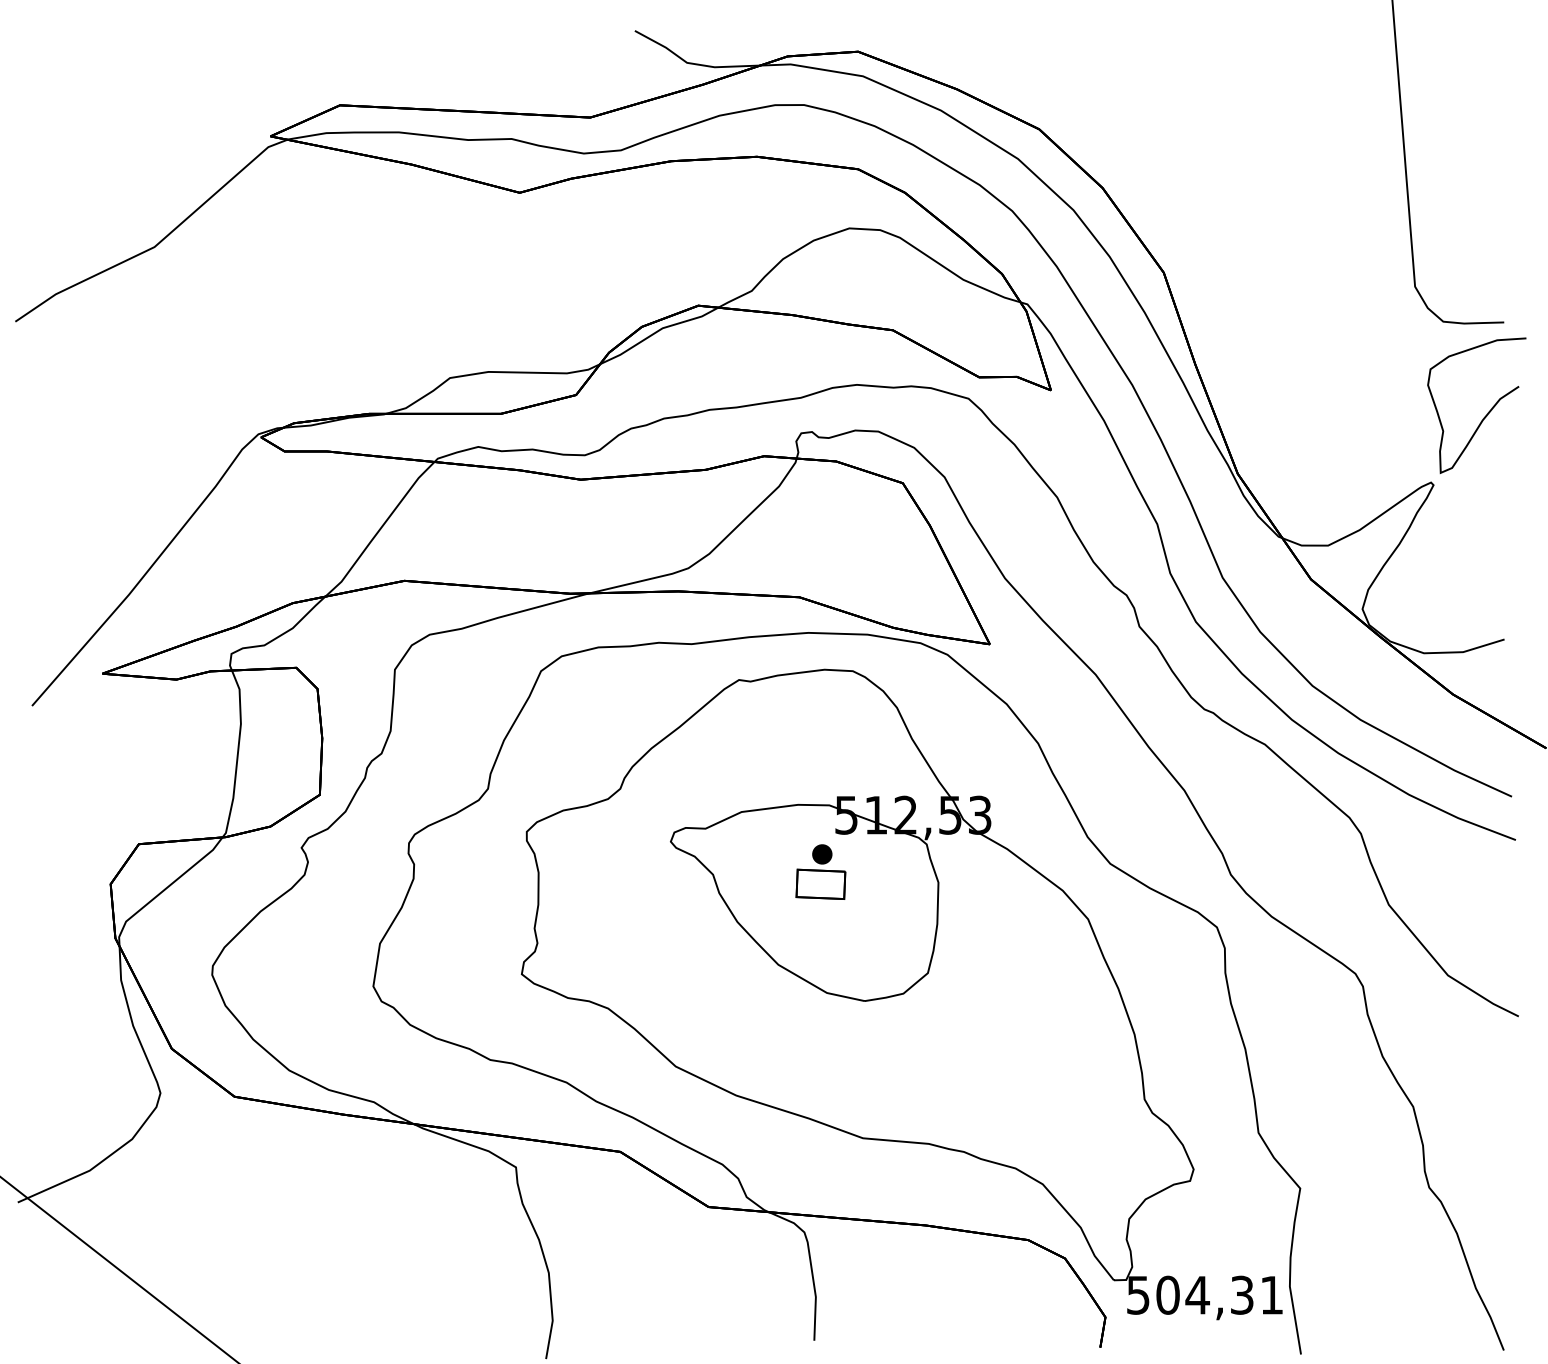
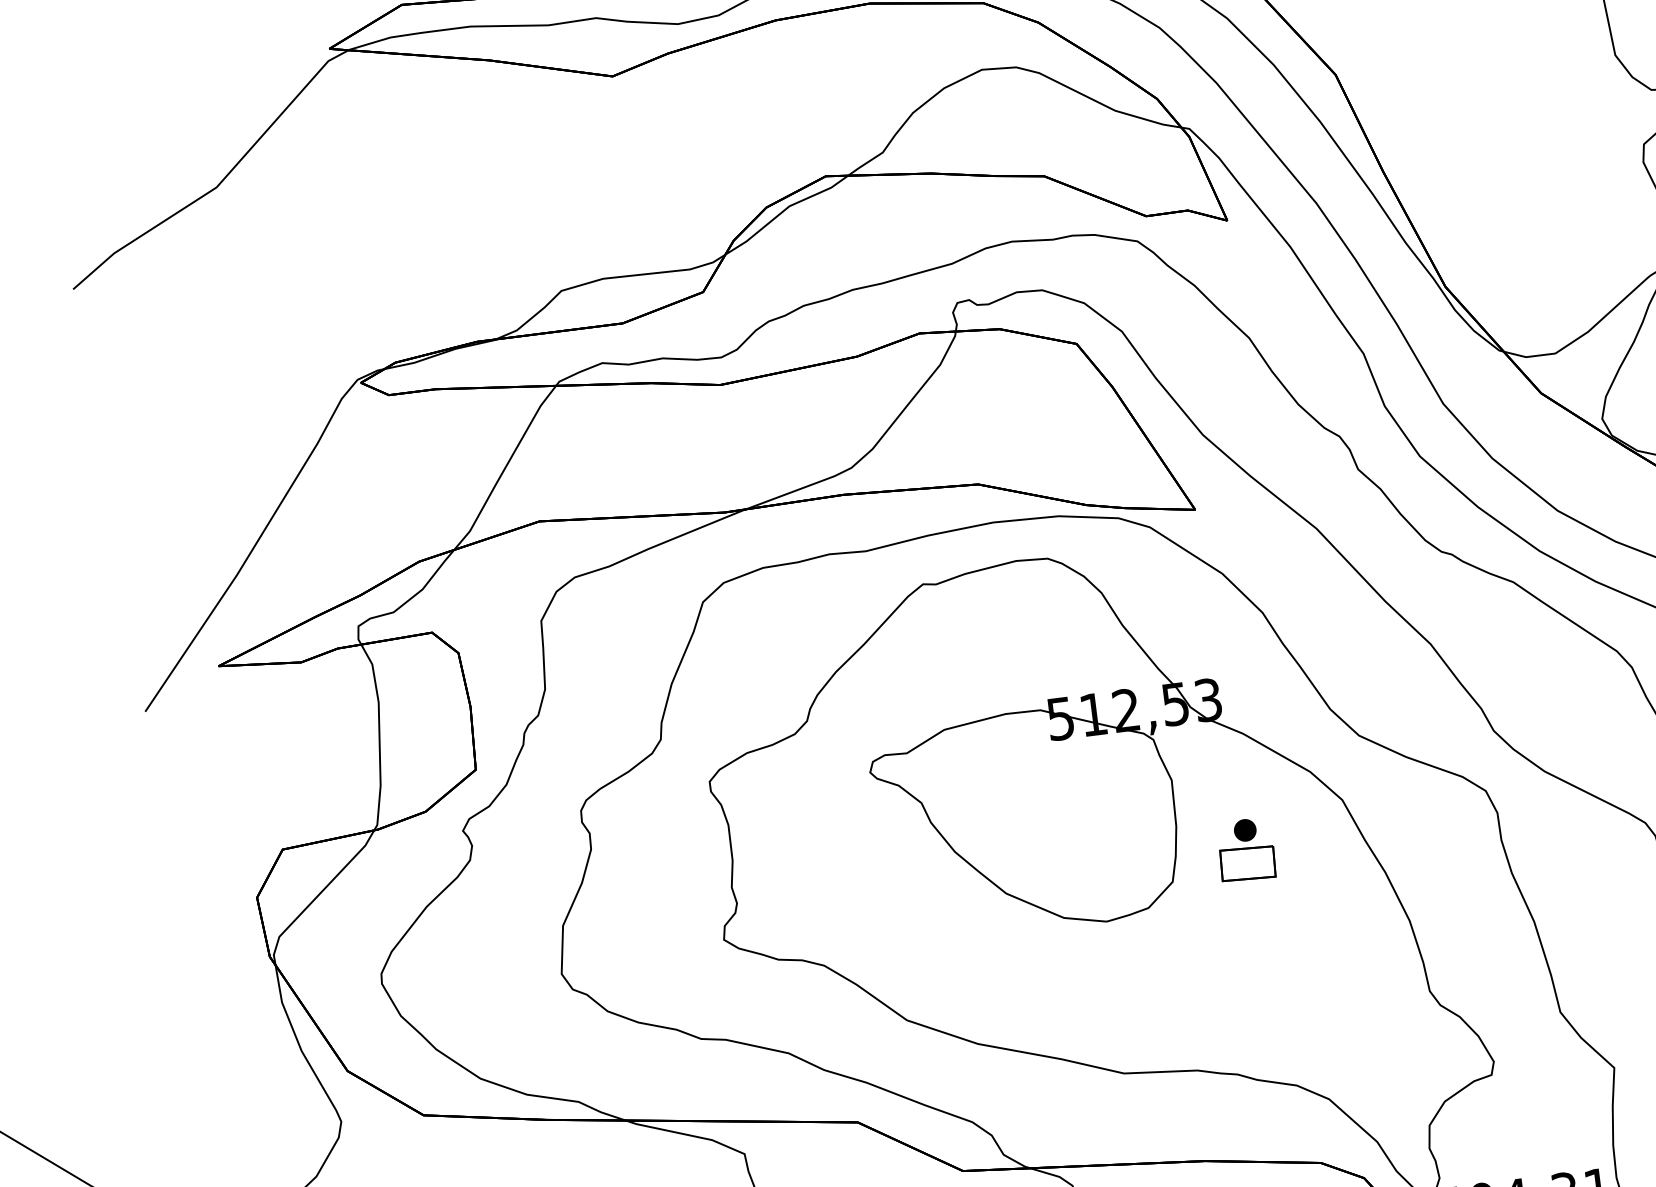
part: (820, 871) -> (1245, 849), moved

